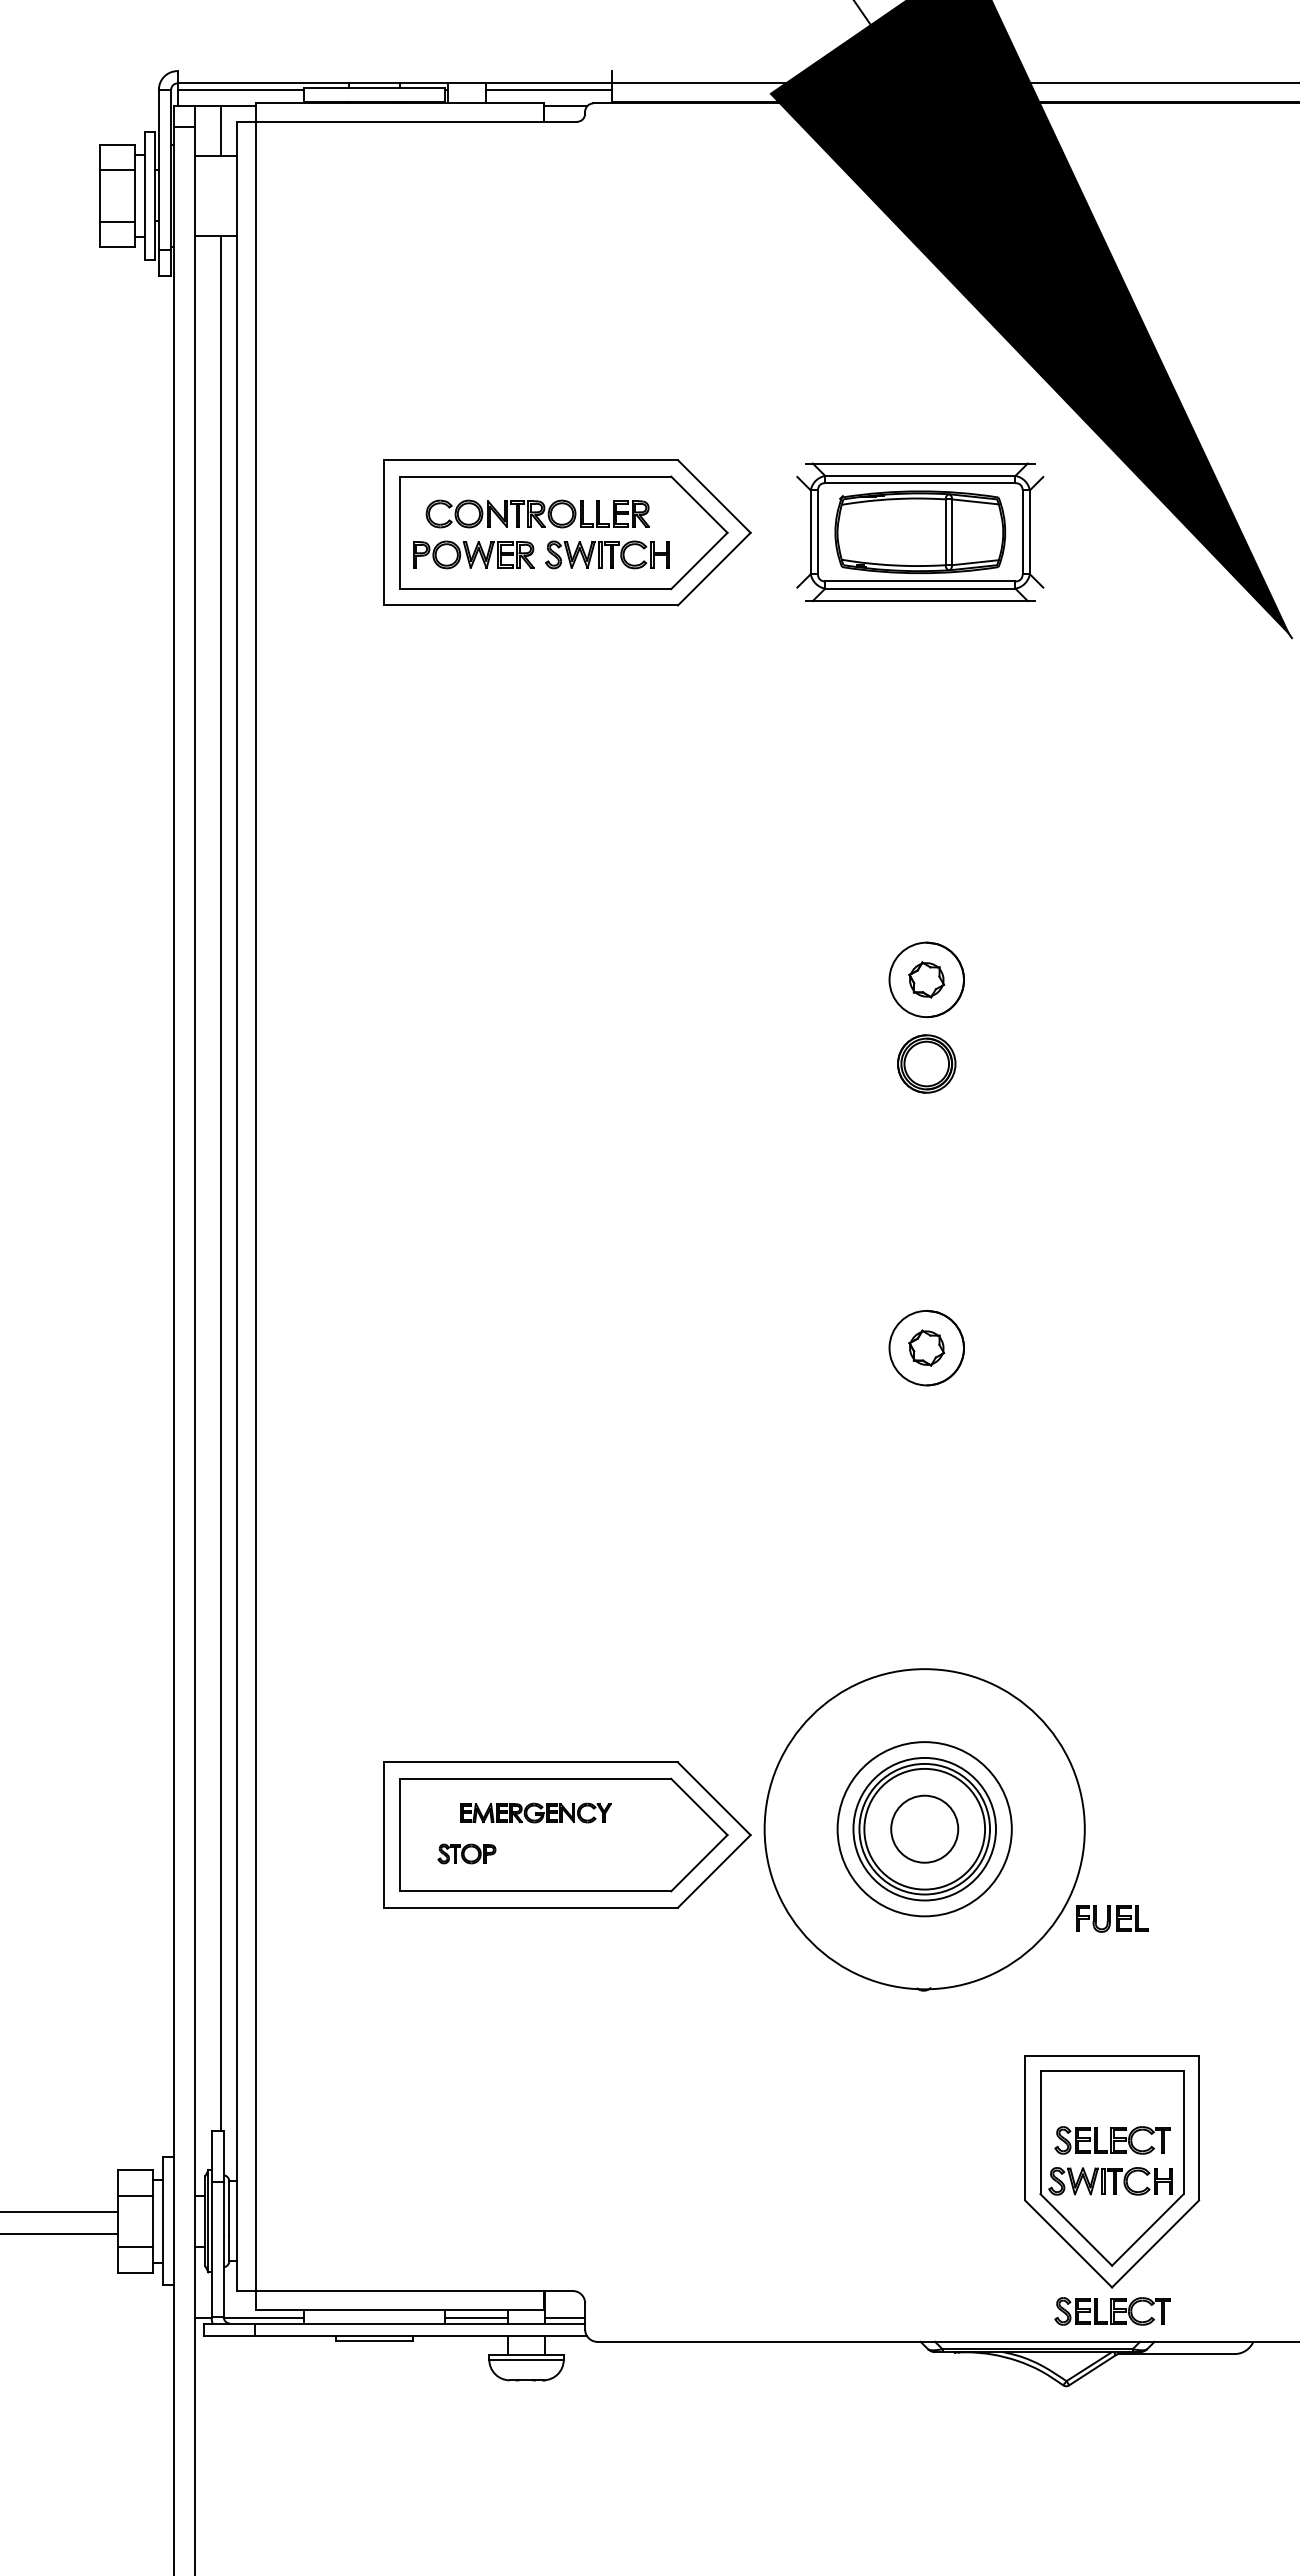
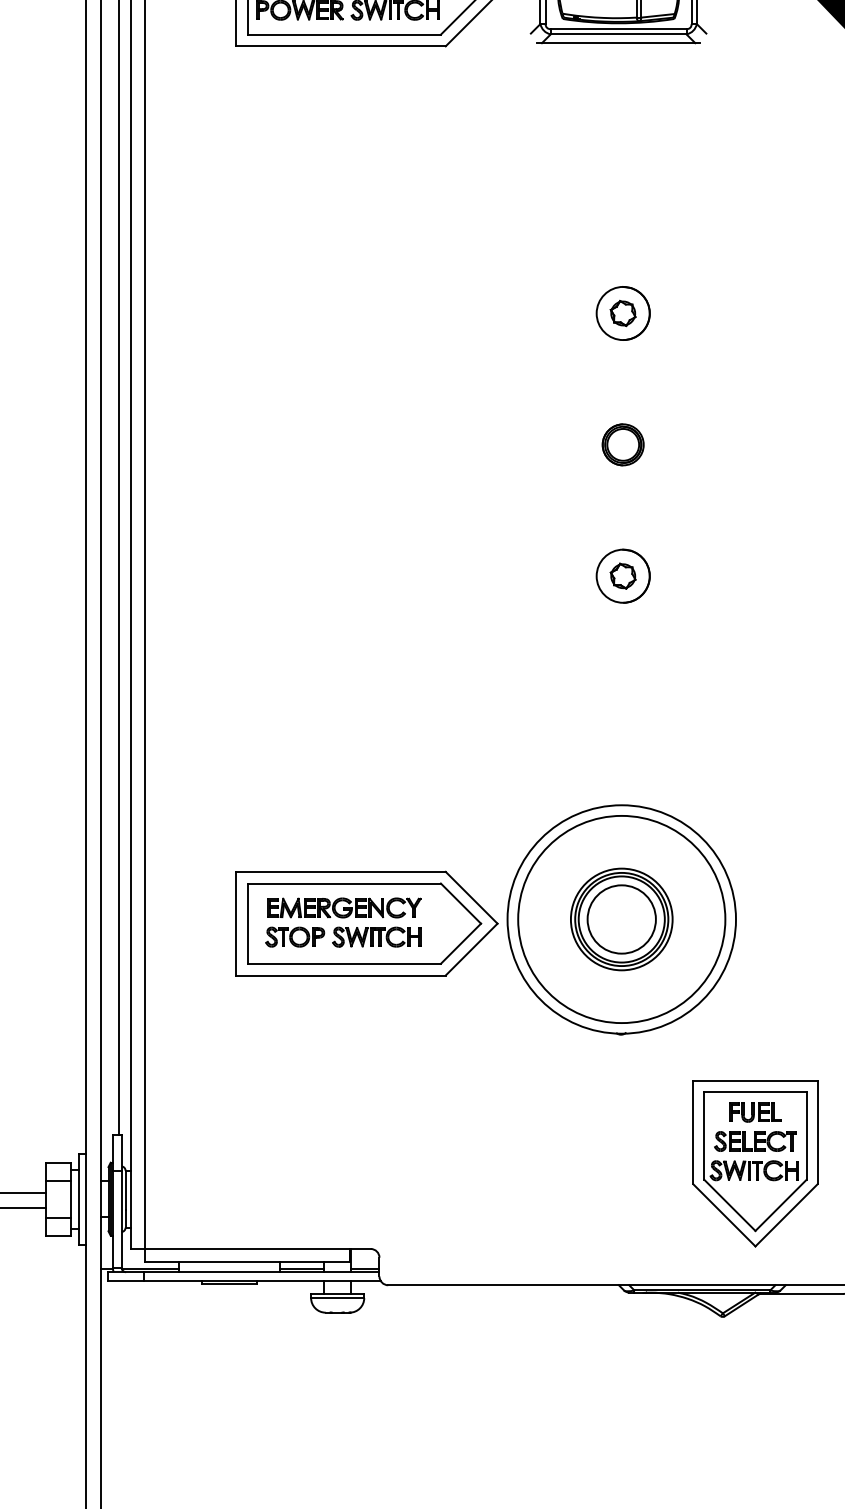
part: (926, 1063) -> (623, 444), moved
part: (535, 1812) -> (344, 907), size x1.43
circle: (924, 1829) -> (621, 919), size x1.43
circle: (924, 1829) -> (621, 919), size x1.67
part: (466, 1853) -> (294, 936), size x1.43
part: (581, 1853) -> (376, 936), added
part: (1112, 1918) -> (755, 1112), moved
part: (1112, 2311) -> (755, 1263), removed

